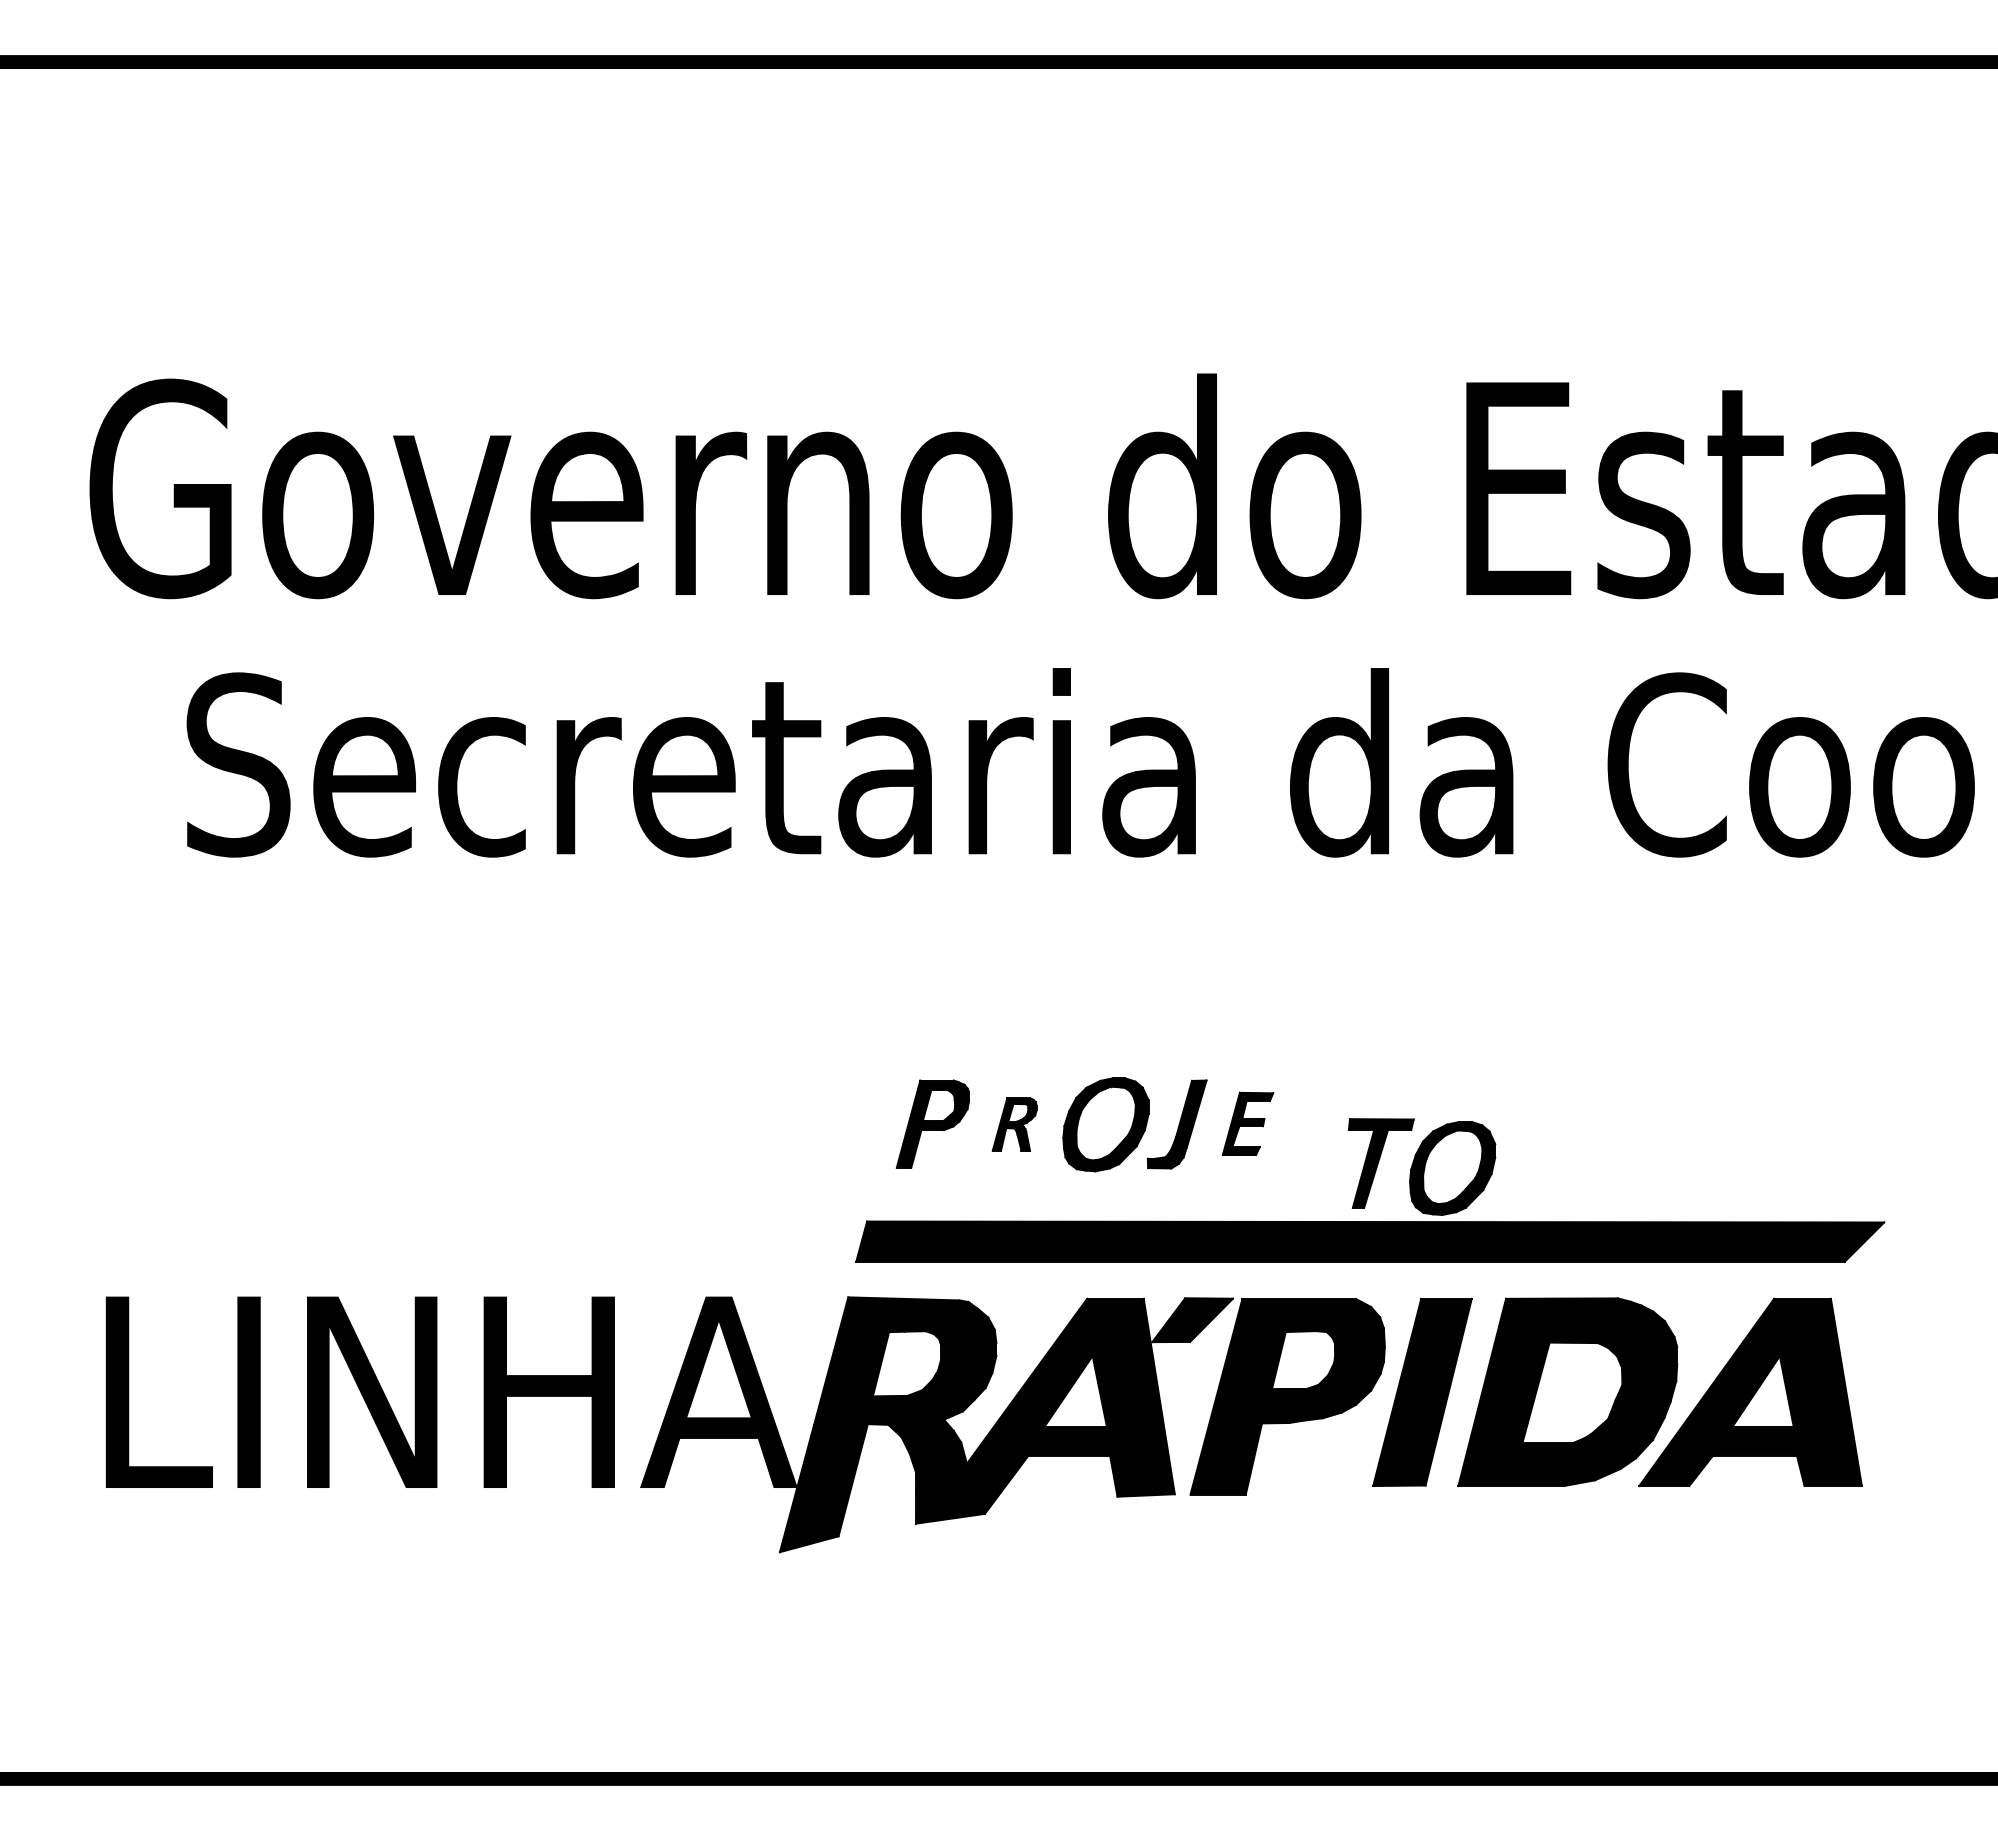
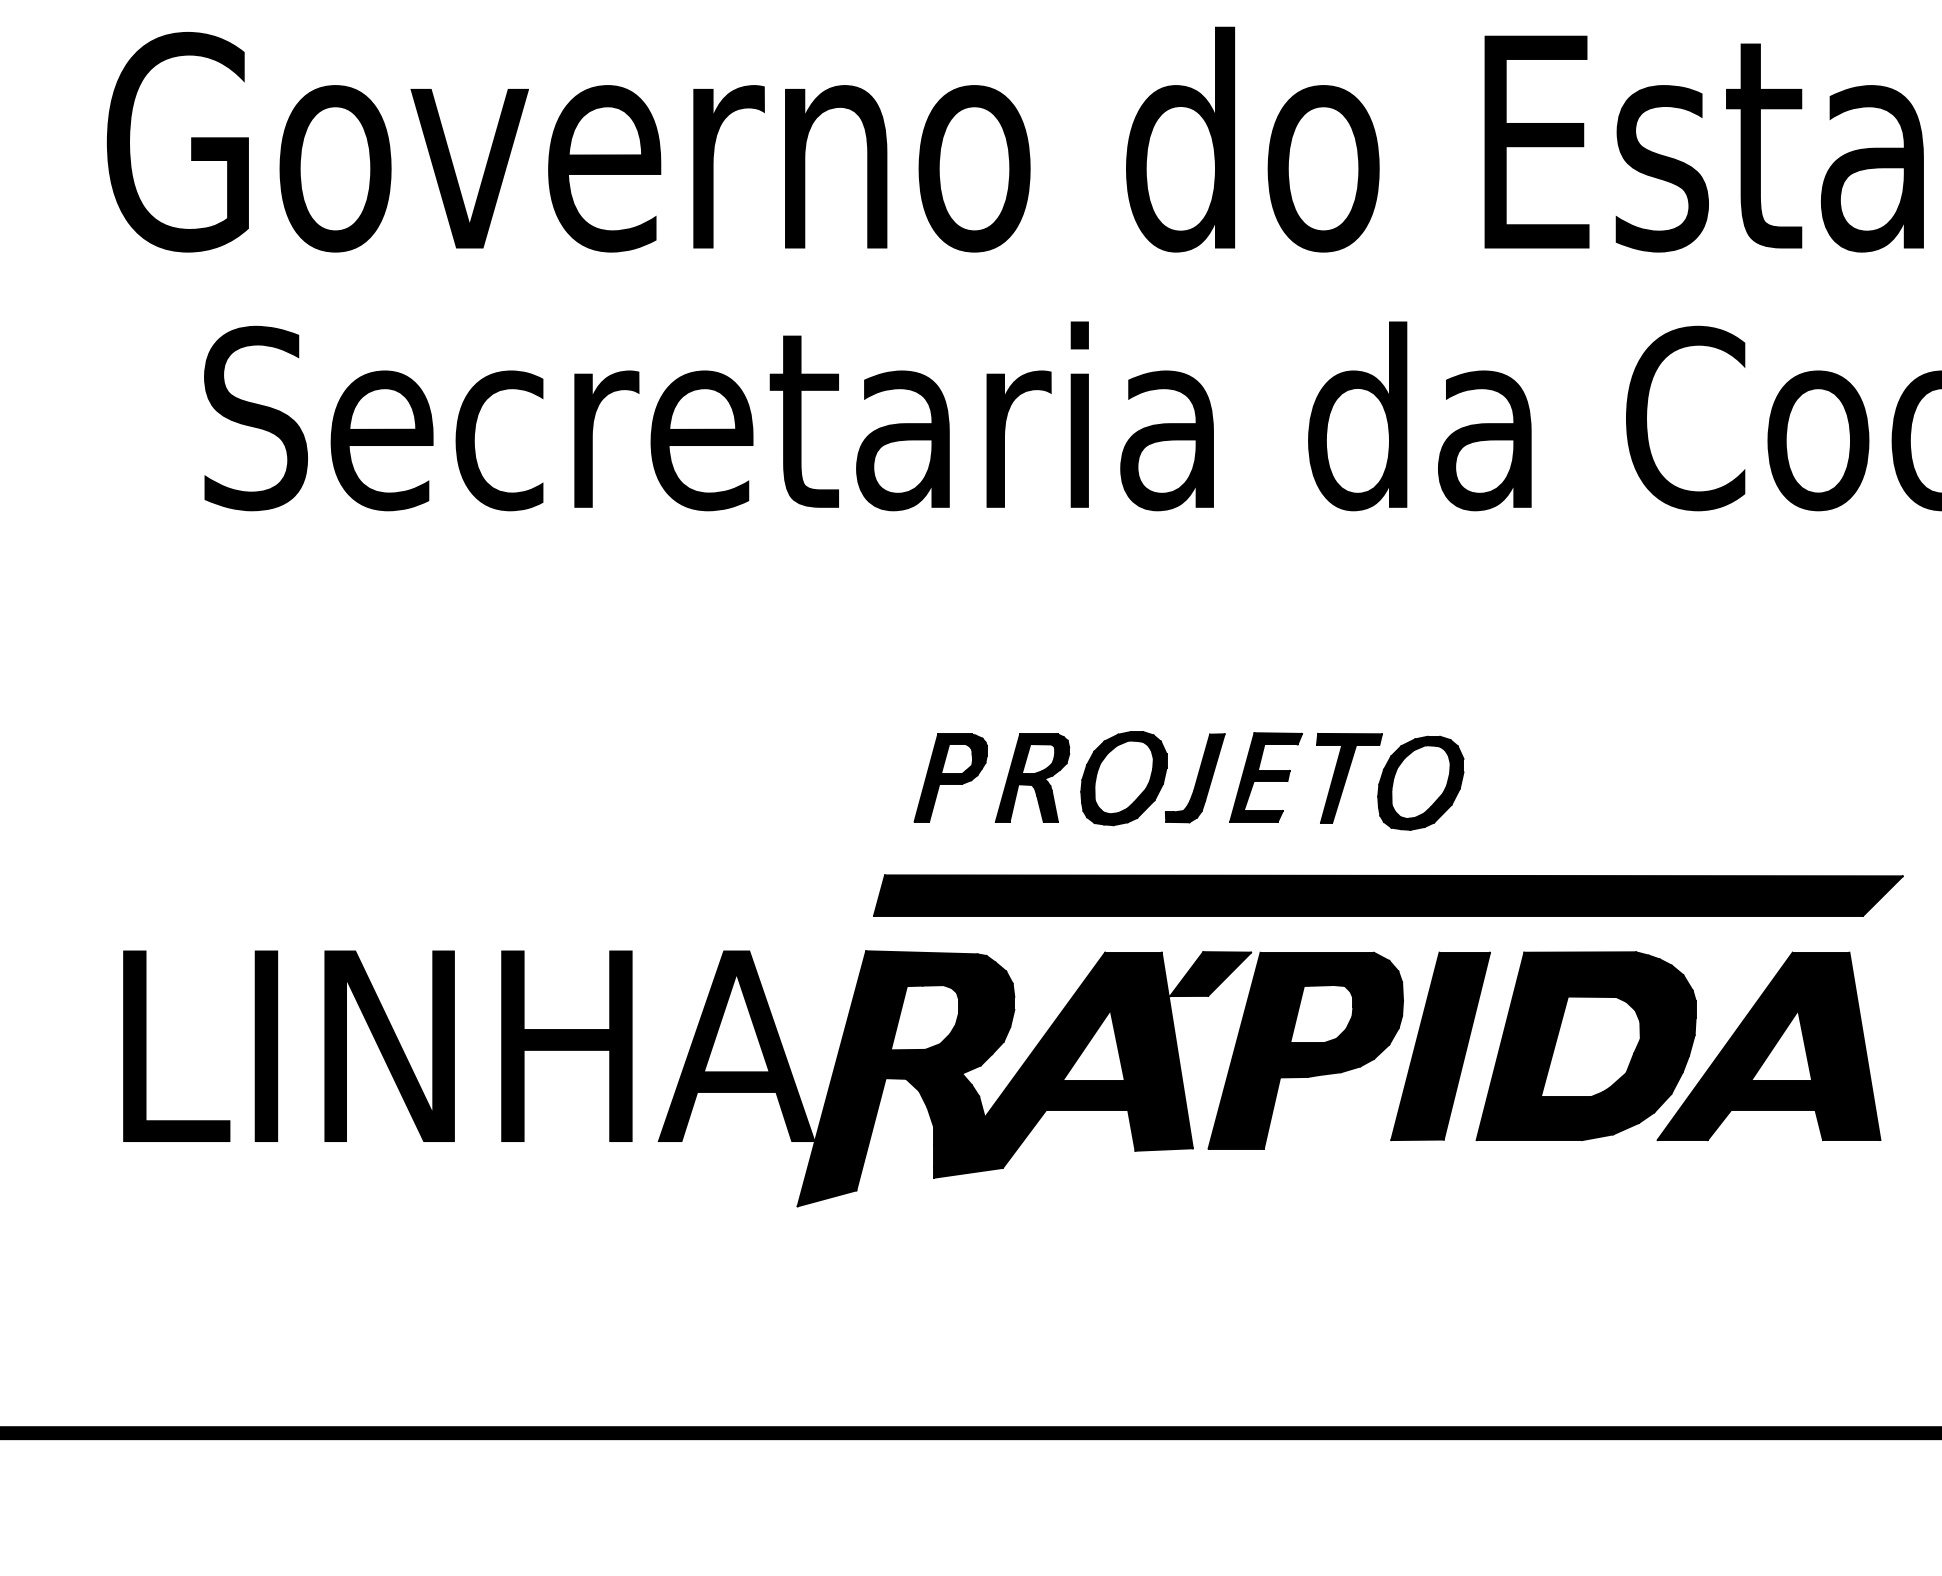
part: (1247, 1123) -> (1265, 777), size x1.43
part: (1014, 1124) -> (1032, 778), size x1.67
part: (1422, 1166) -> (1390, 781), moved

